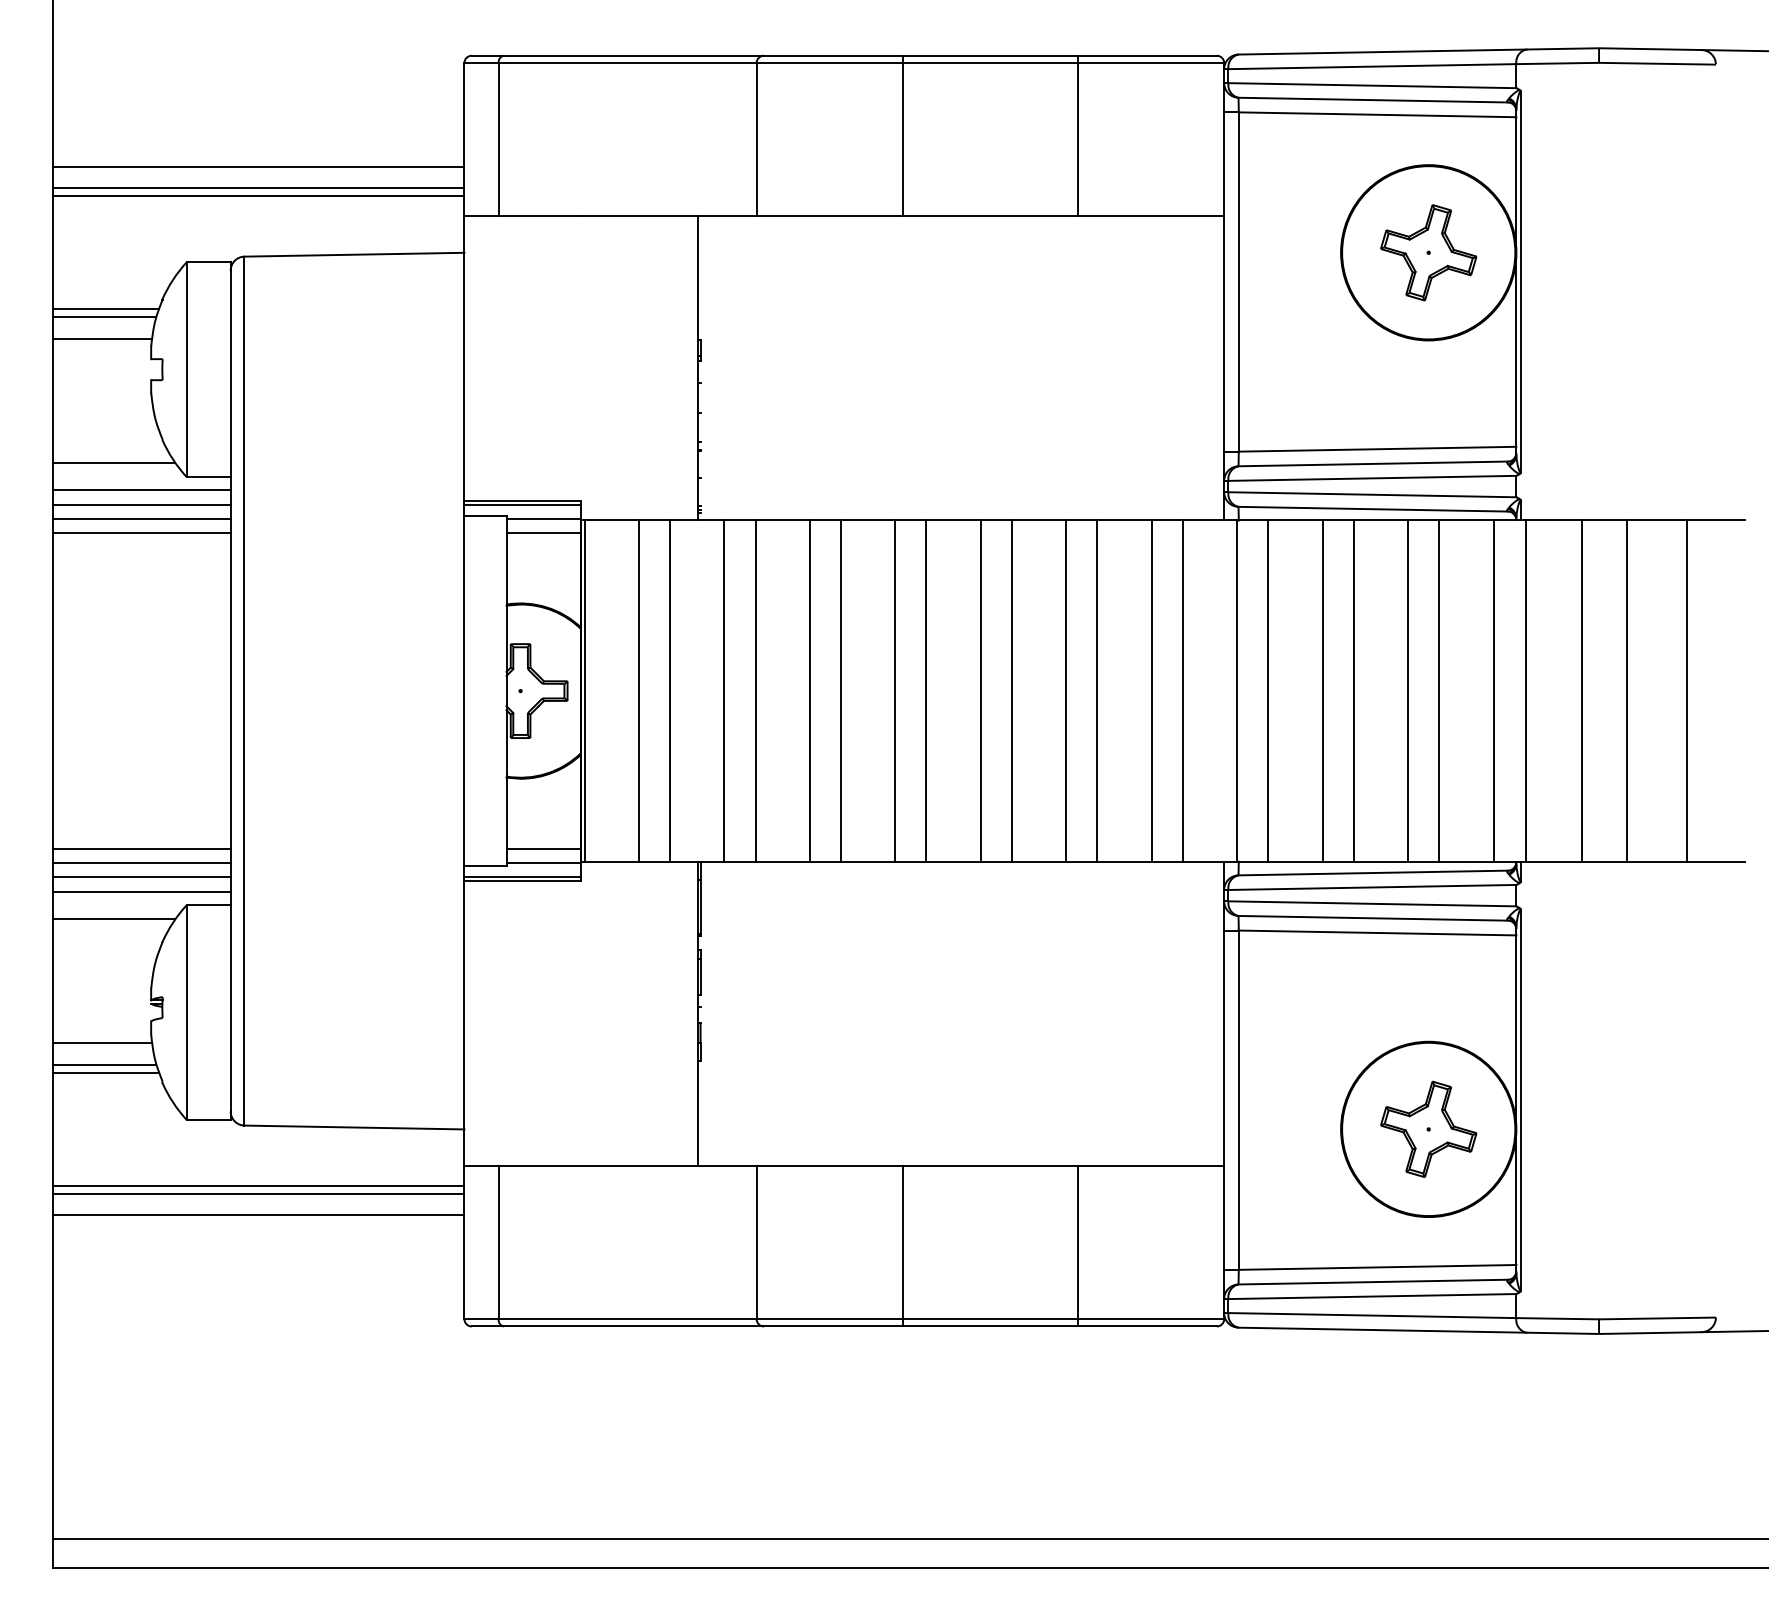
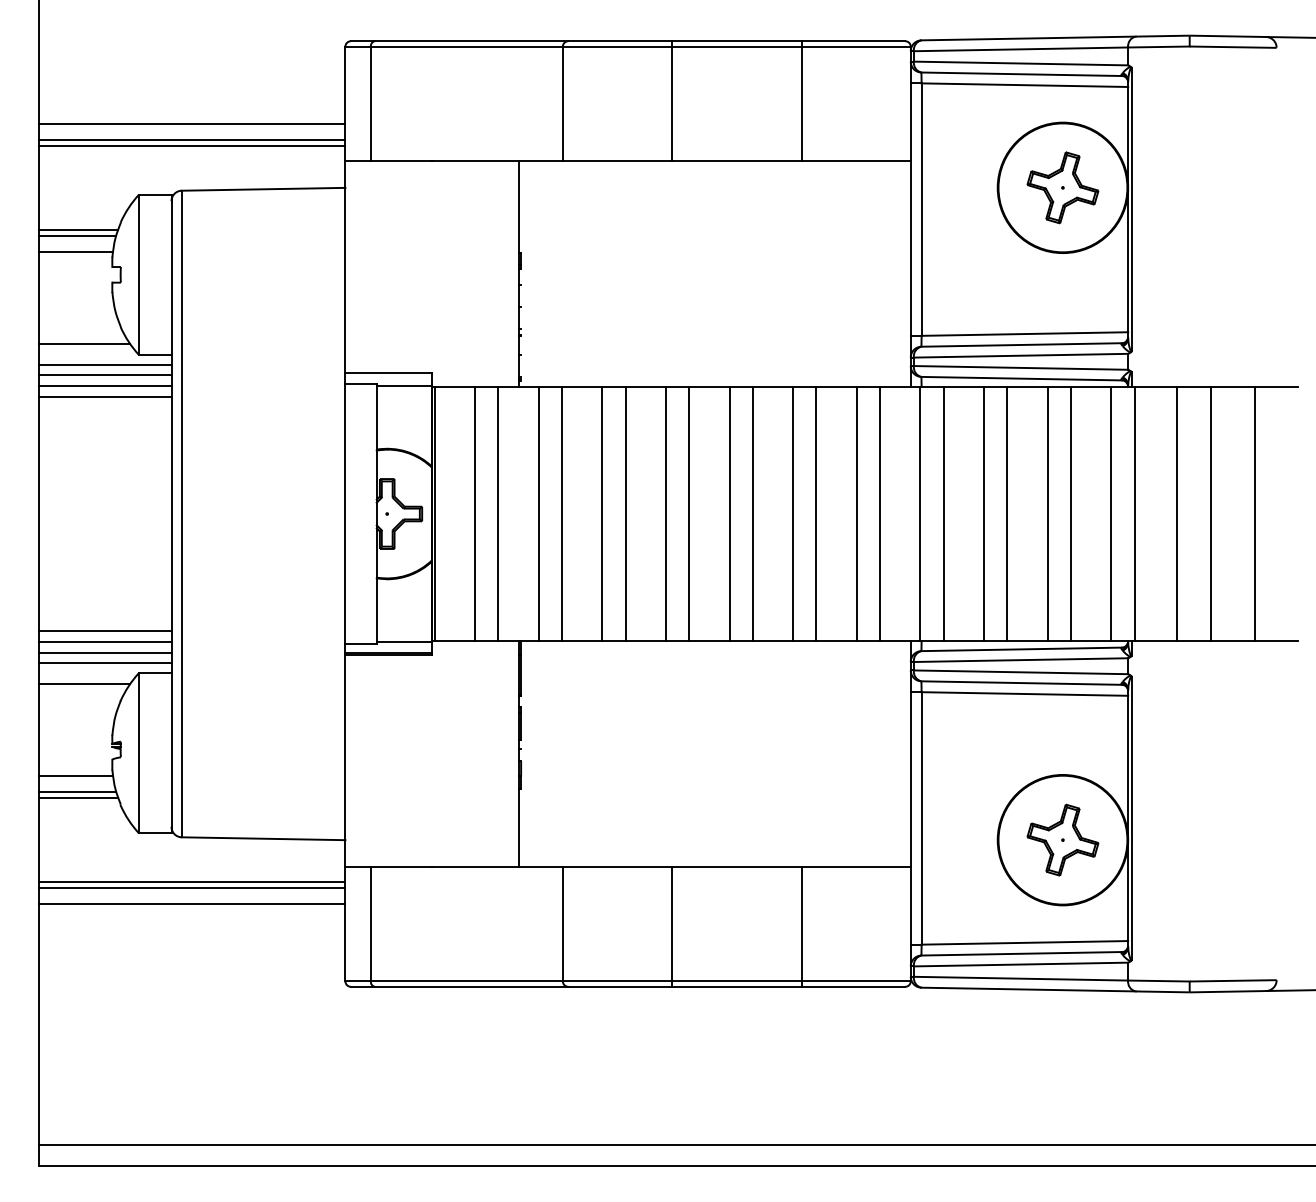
line: (522, 504) -> (388, 375), removed
line: (543, 533) -> (404, 396), removed
line: (543, 848) -> (404, 631), removed

